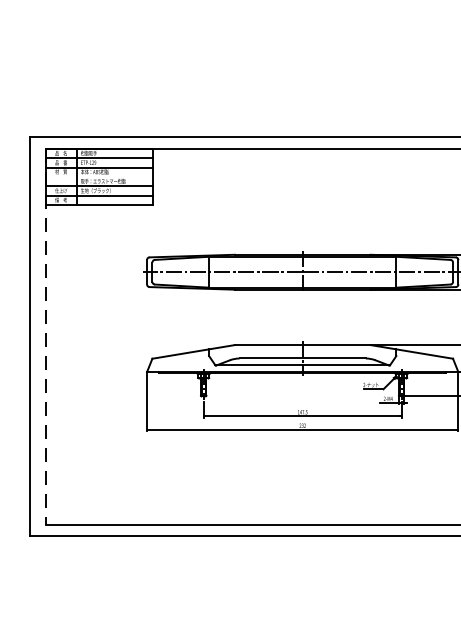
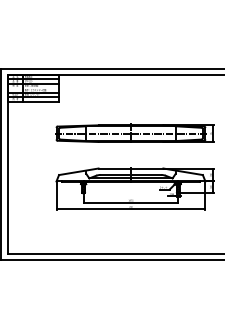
line: (46, 336) -> (8, 164), dashed -> solid

